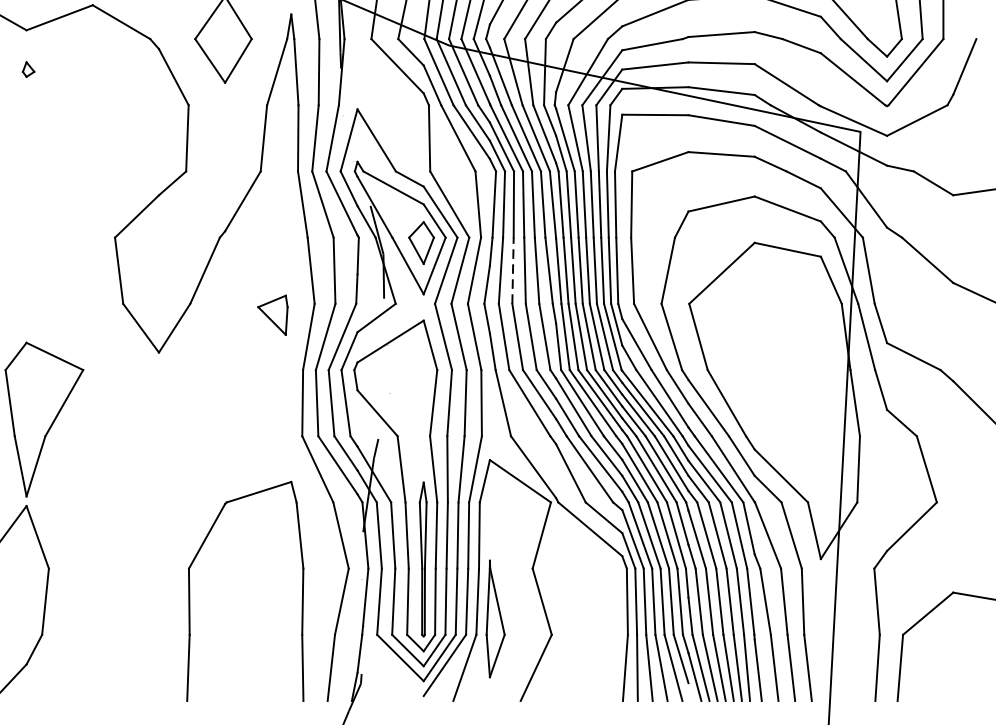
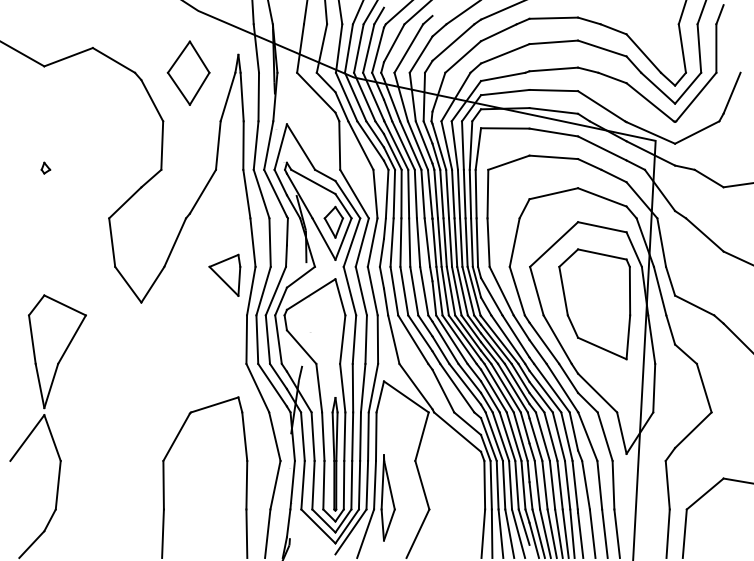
part: (28, 68) -> (45, 167), moved
line: (512, 270) -> (400, 242), dashed -> solid
part: (272, 314) -> (224, 274), size x1.43
part: (777, 355) -> (594, 304), added

